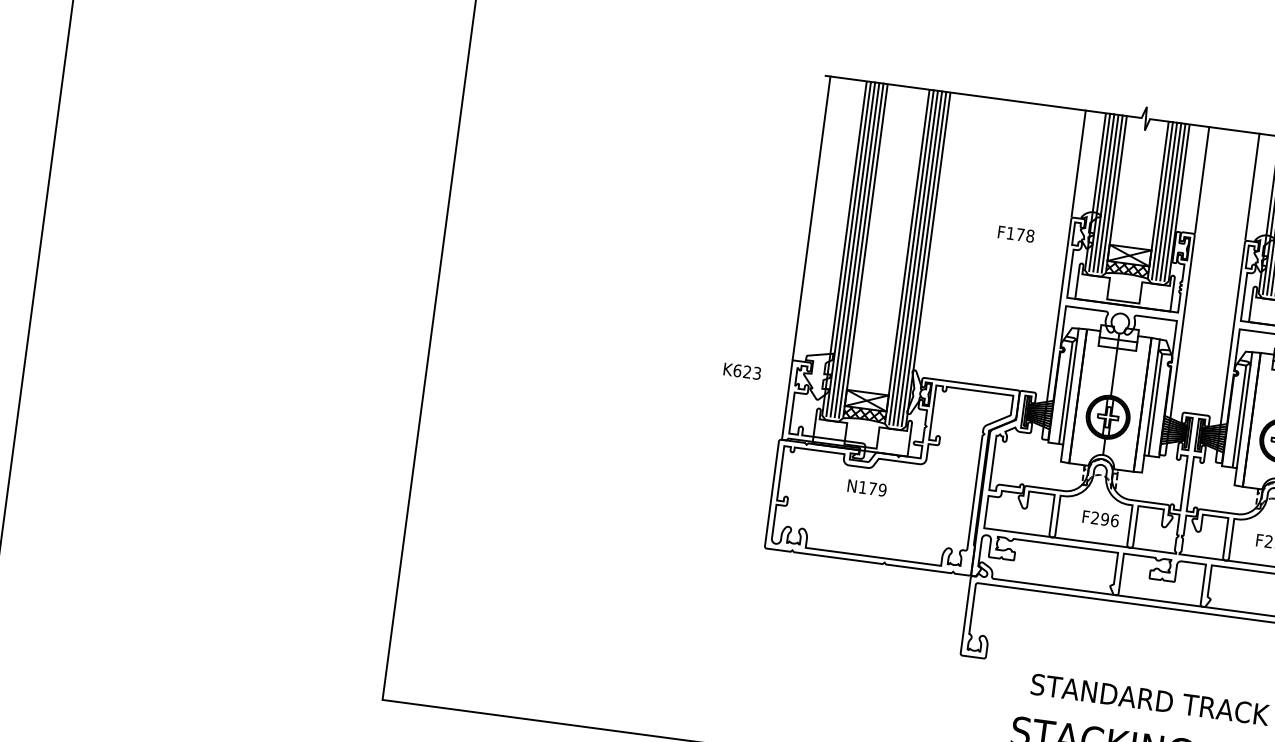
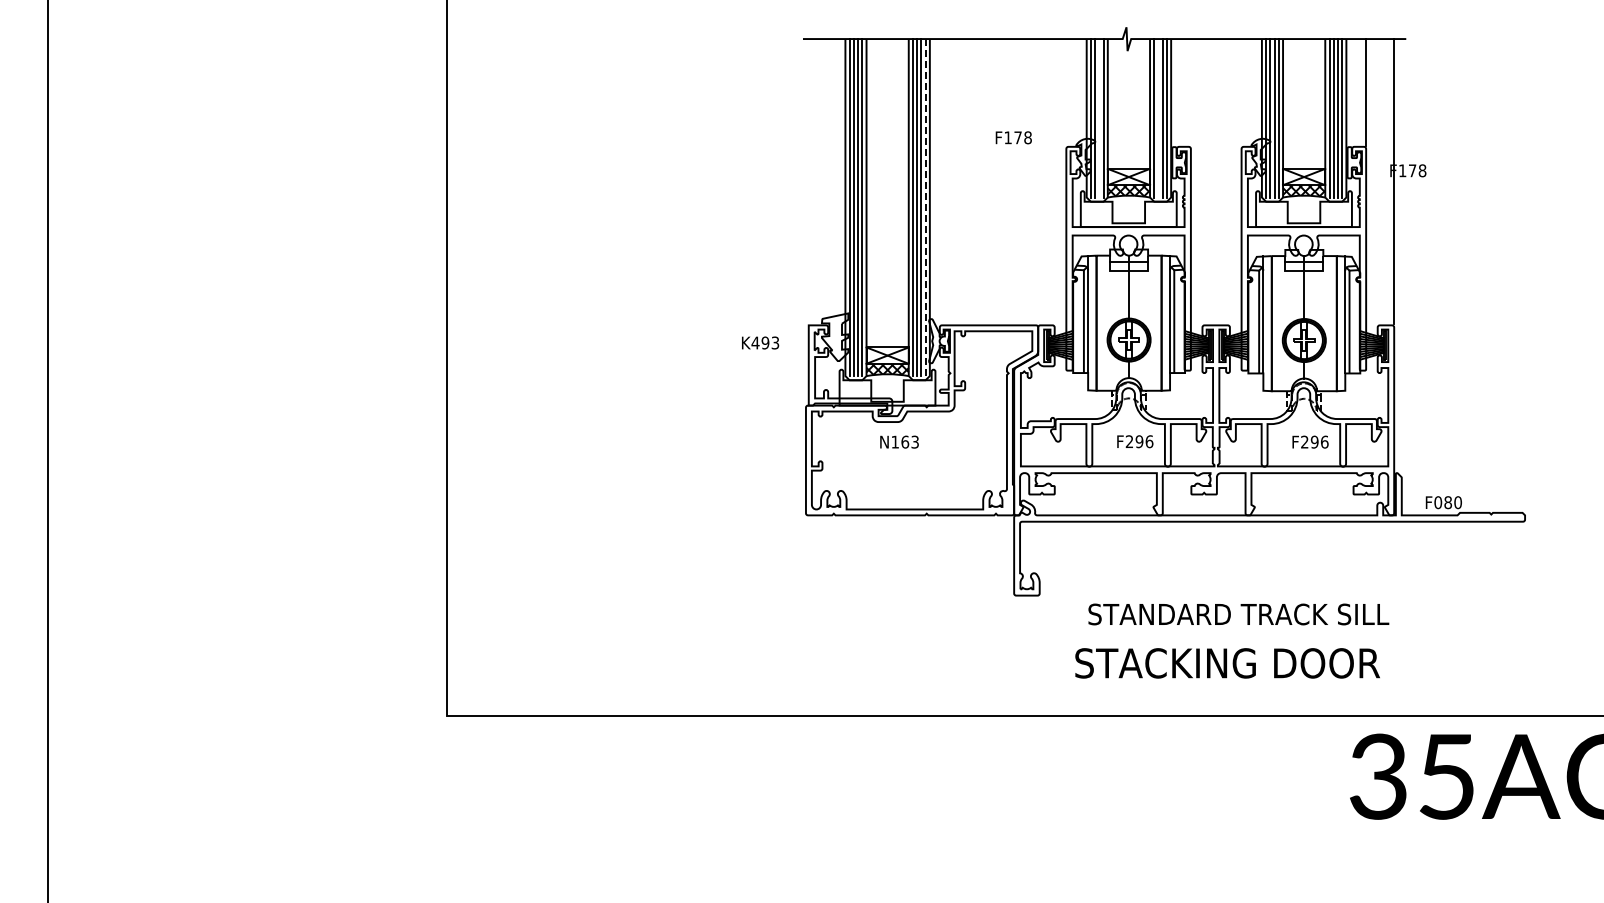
line: (1078, 163) -> (1066, 92), removed
line: (1201, 180) -> (1190, 92), removed
line: (1252, 186) -> (1241, 92), removed
line: (1108, 193) -> (1099, 118), removed
line: (1166, 201) -> (1158, 118), removed
line: (811, 217) -> (808, 181), removed
text: (1016, 233) -> (1013, 137), moved
line: (923, 258) -> (925, 207), solid -> dashed
text: (742, 370) -> (760, 342), K623 -> K493
text: (877, 488) -> (909, 441), N179 -> N163

